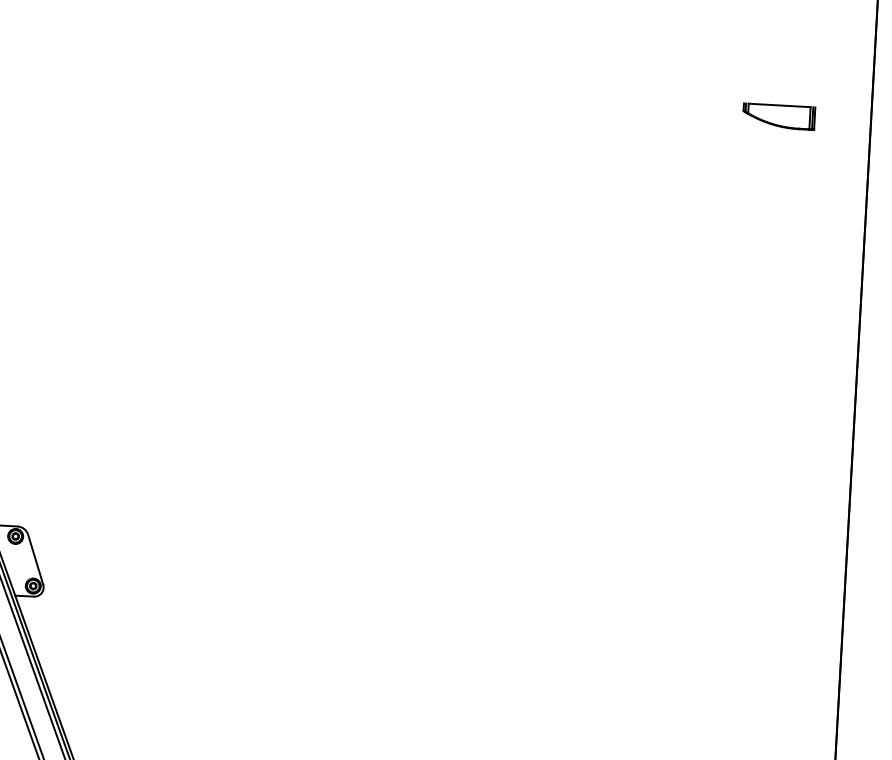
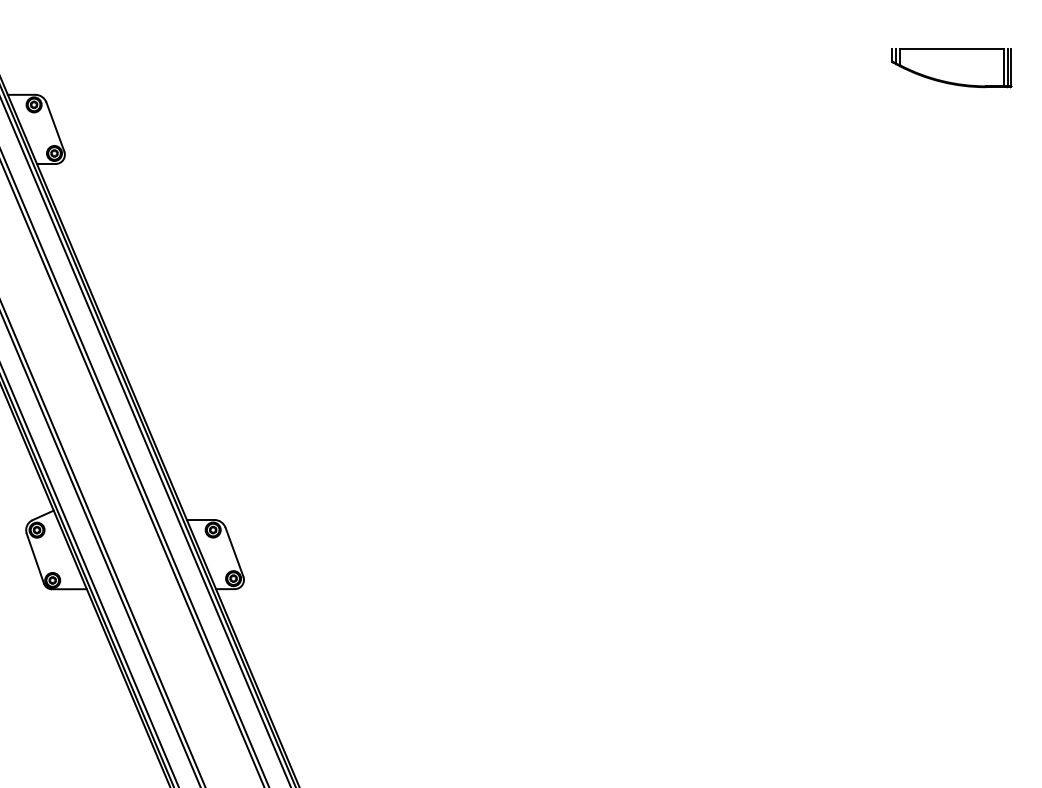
part: (778, 116) -> (951, 68), size x1.67

